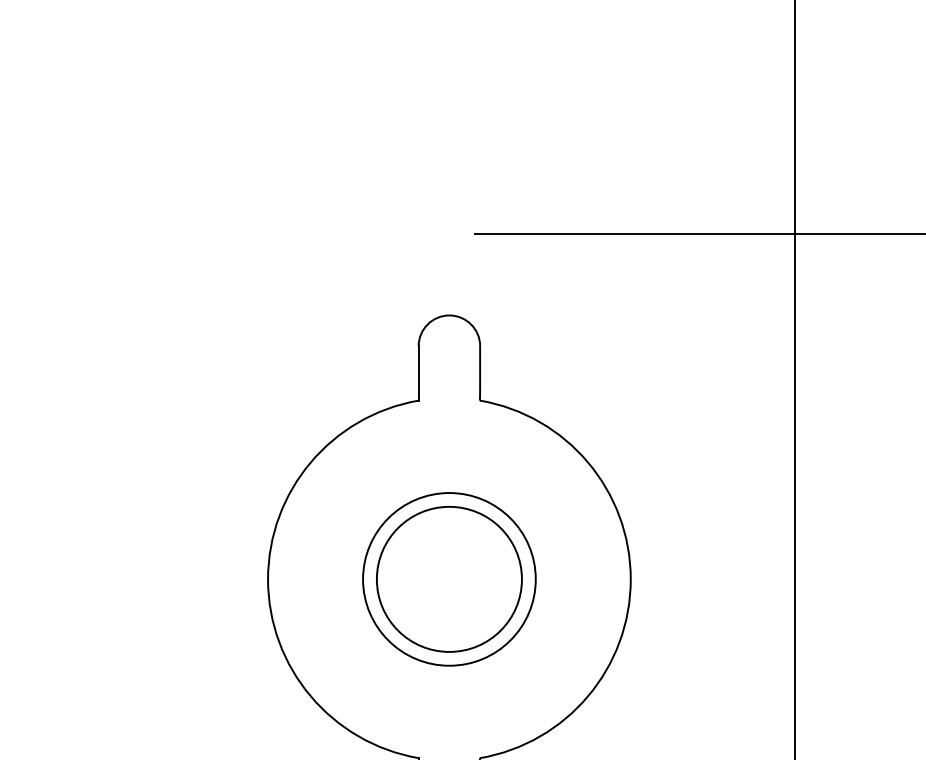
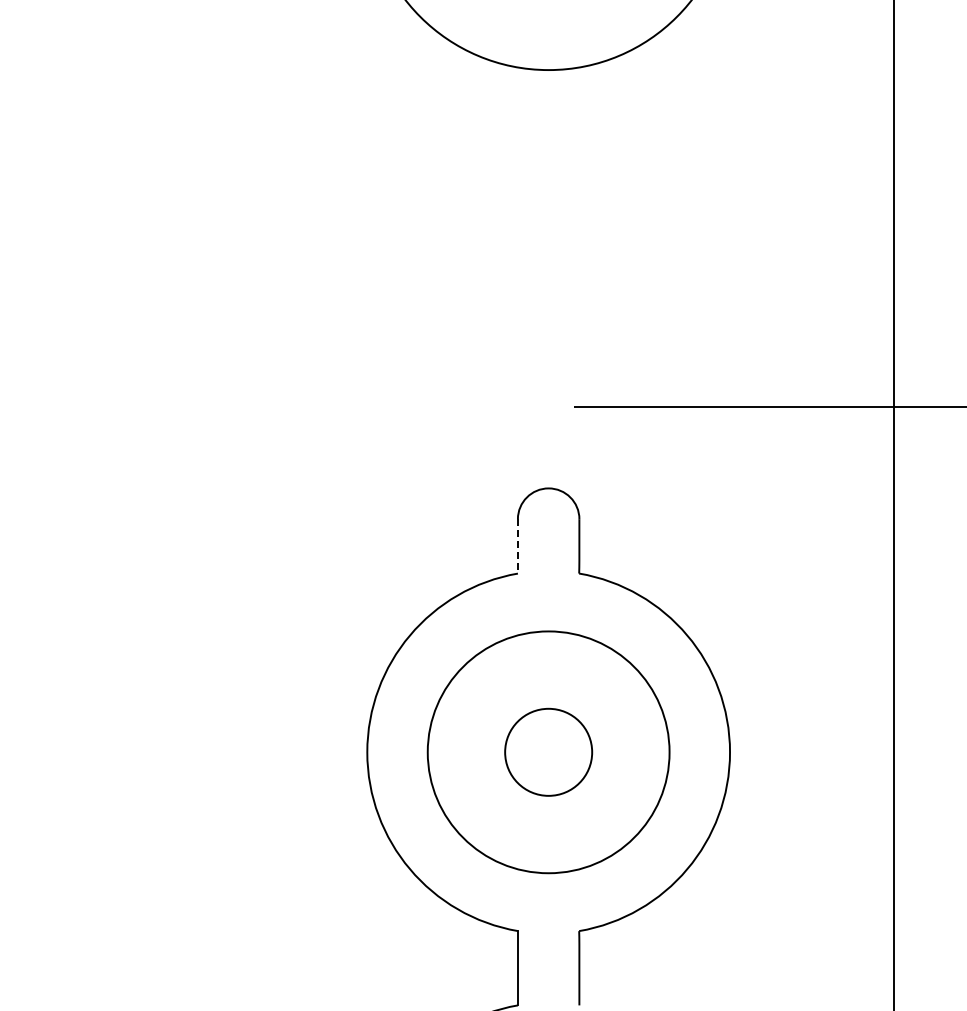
line: (418, 373) -> (517, 546), solid -> dashed
circle: (449, 578) -> (548, 751), size x0.6
circle: (449, 578) -> (548, 751), size x1.4

